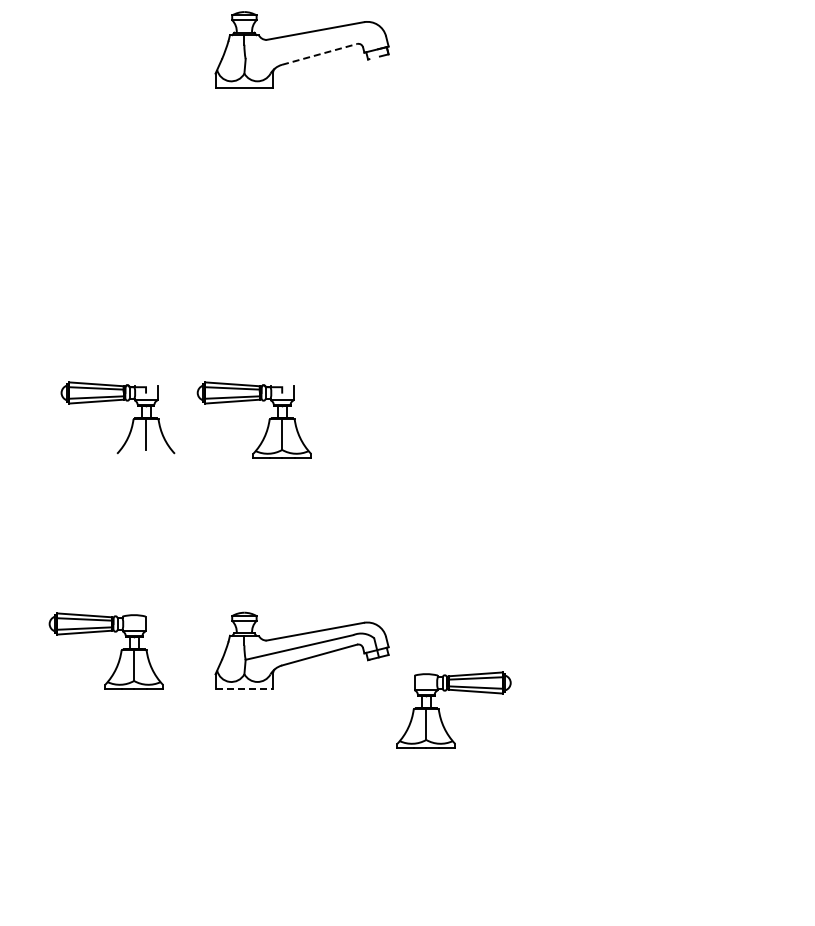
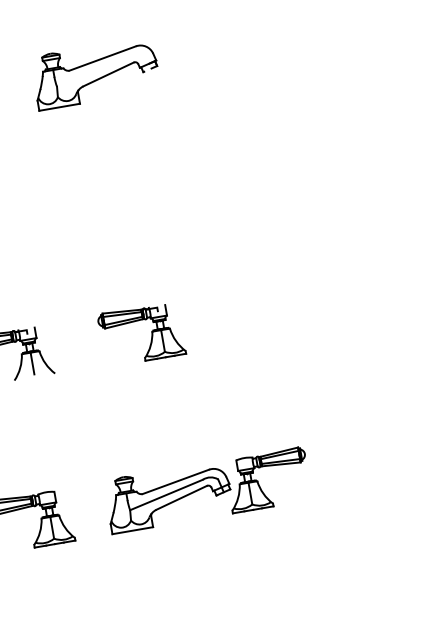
line: (319, 54) -> (108, 74), dashed -> solid
part: (267, 424) -> (151, 335), moved
line: (244, 688) -> (132, 530), dashed -> solid
part: (440, 712) -> (258, 483), moved

